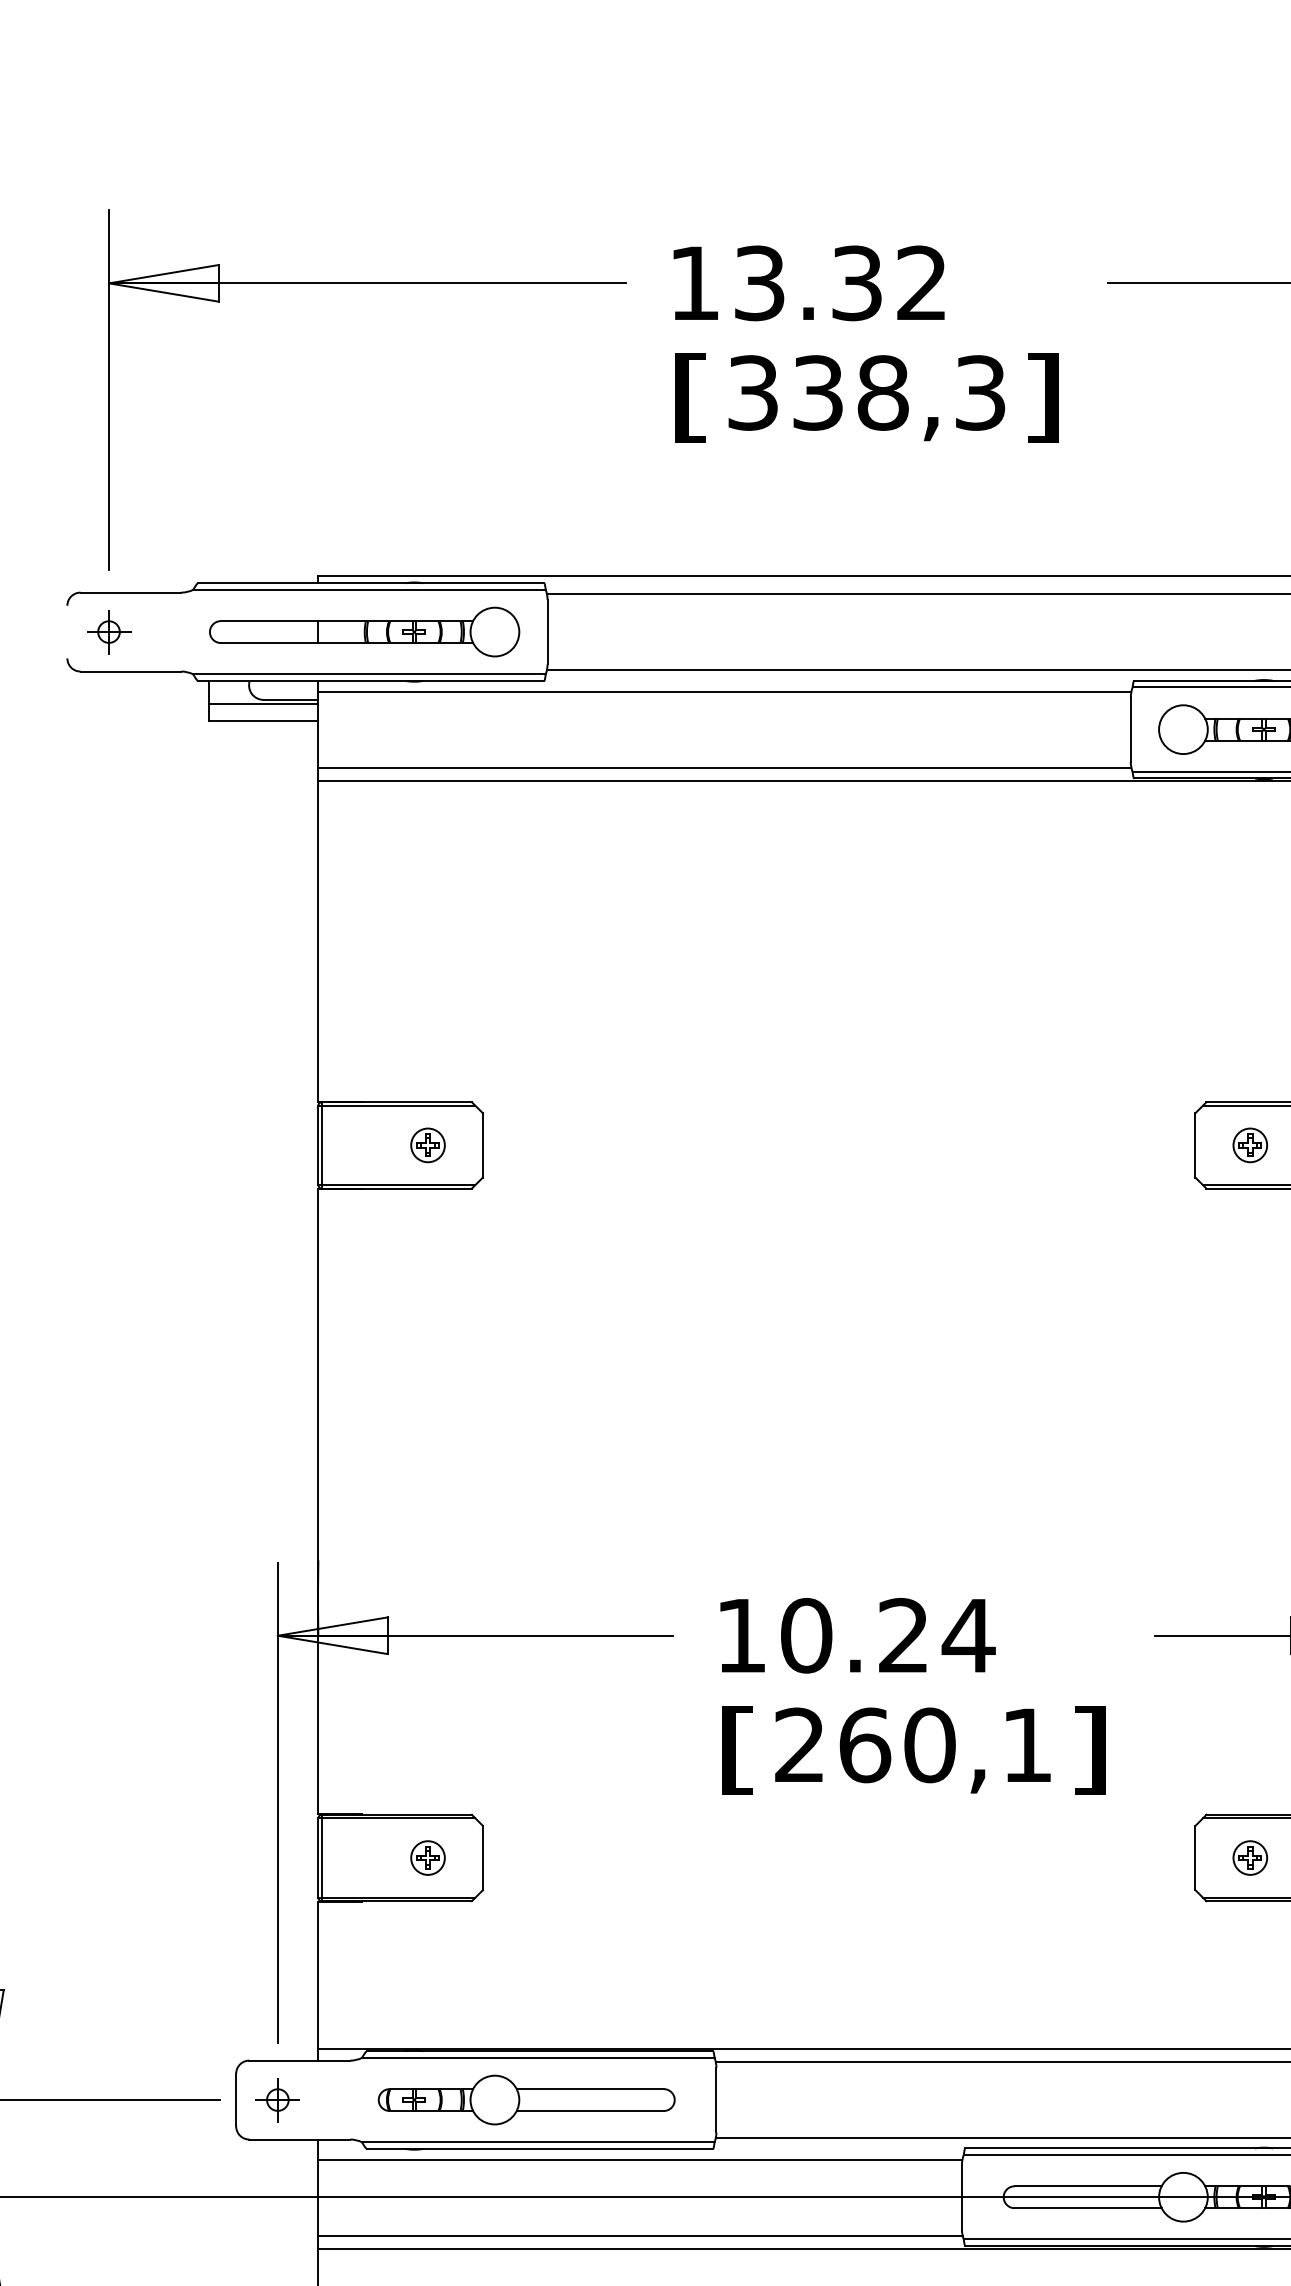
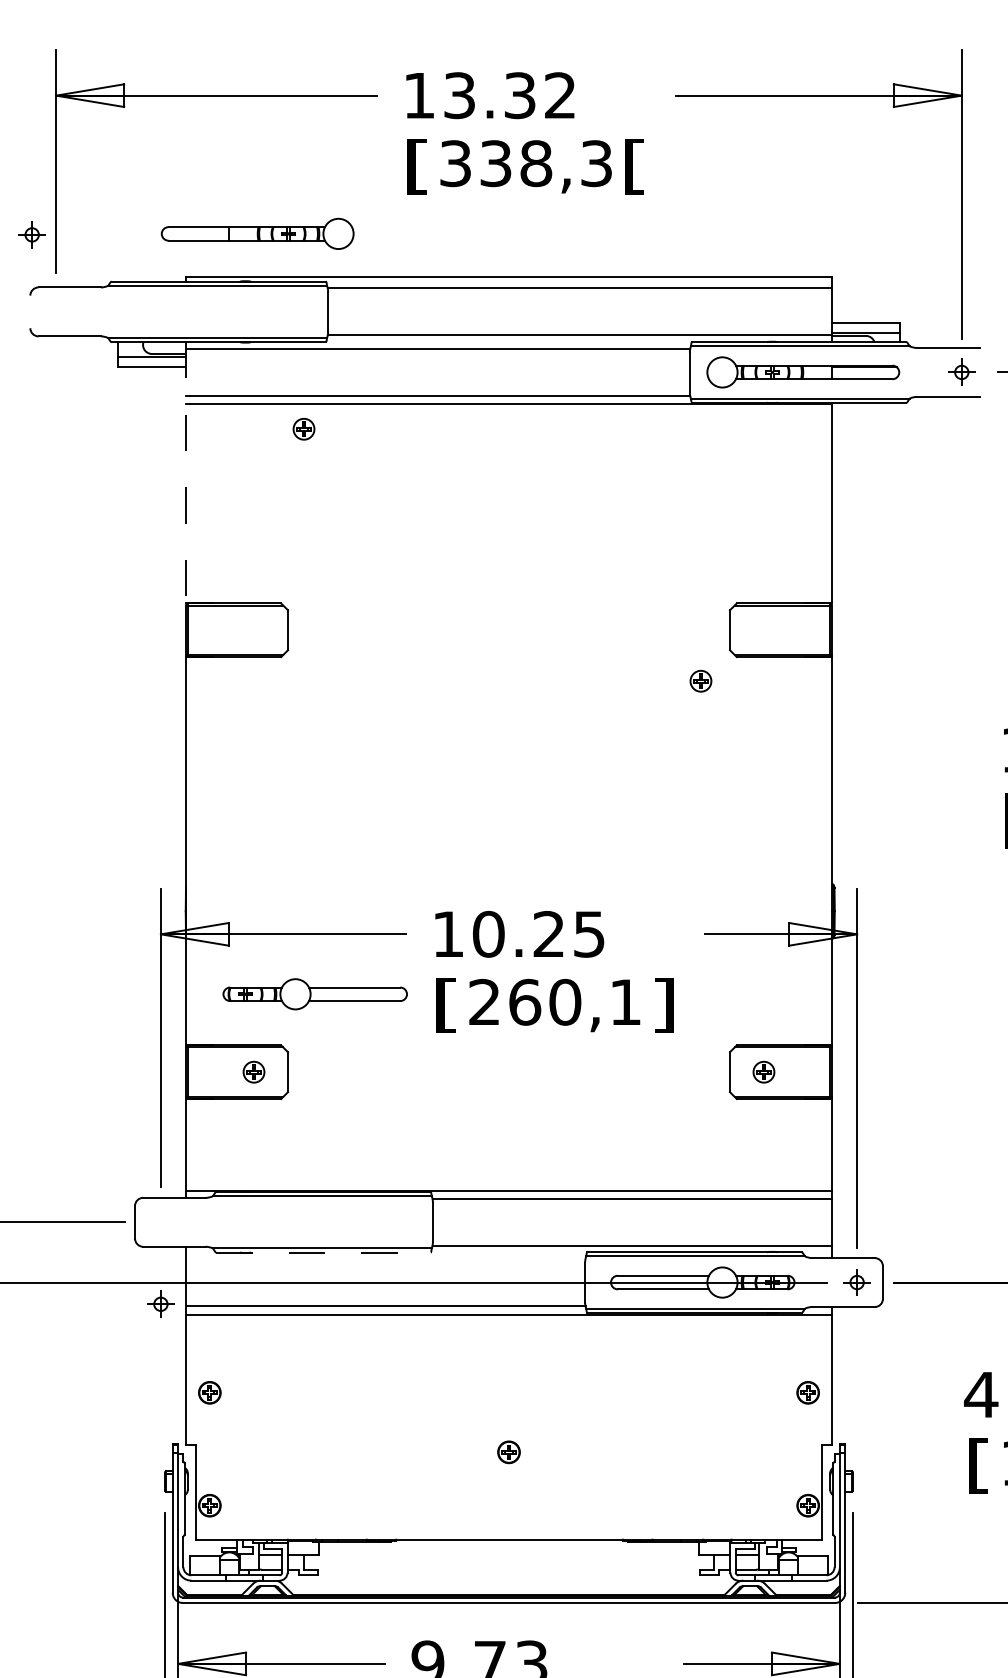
text: (1041, 397) -> (634, 166), ] -> [
part: (107, 631) -> (31, 234), moved
part: (364, 631) -> (257, 233), moved
line: (319, 892) -> (186, 473), solid -> dashed
part: (427, 1144) -> (303, 428), moved
part: (1249, 1144) -> (700, 680), moved
text: (968, 1635) -> (589, 934), 10.24 -> 10.25
part: (277, 2098) -> (160, 1303), moved
part: (525, 2100) -> (314, 994), moved
line: (541, 2148) -> (324, 1252), solid -> dashed
line: (640, 2160) -> (385, 1259), removed

